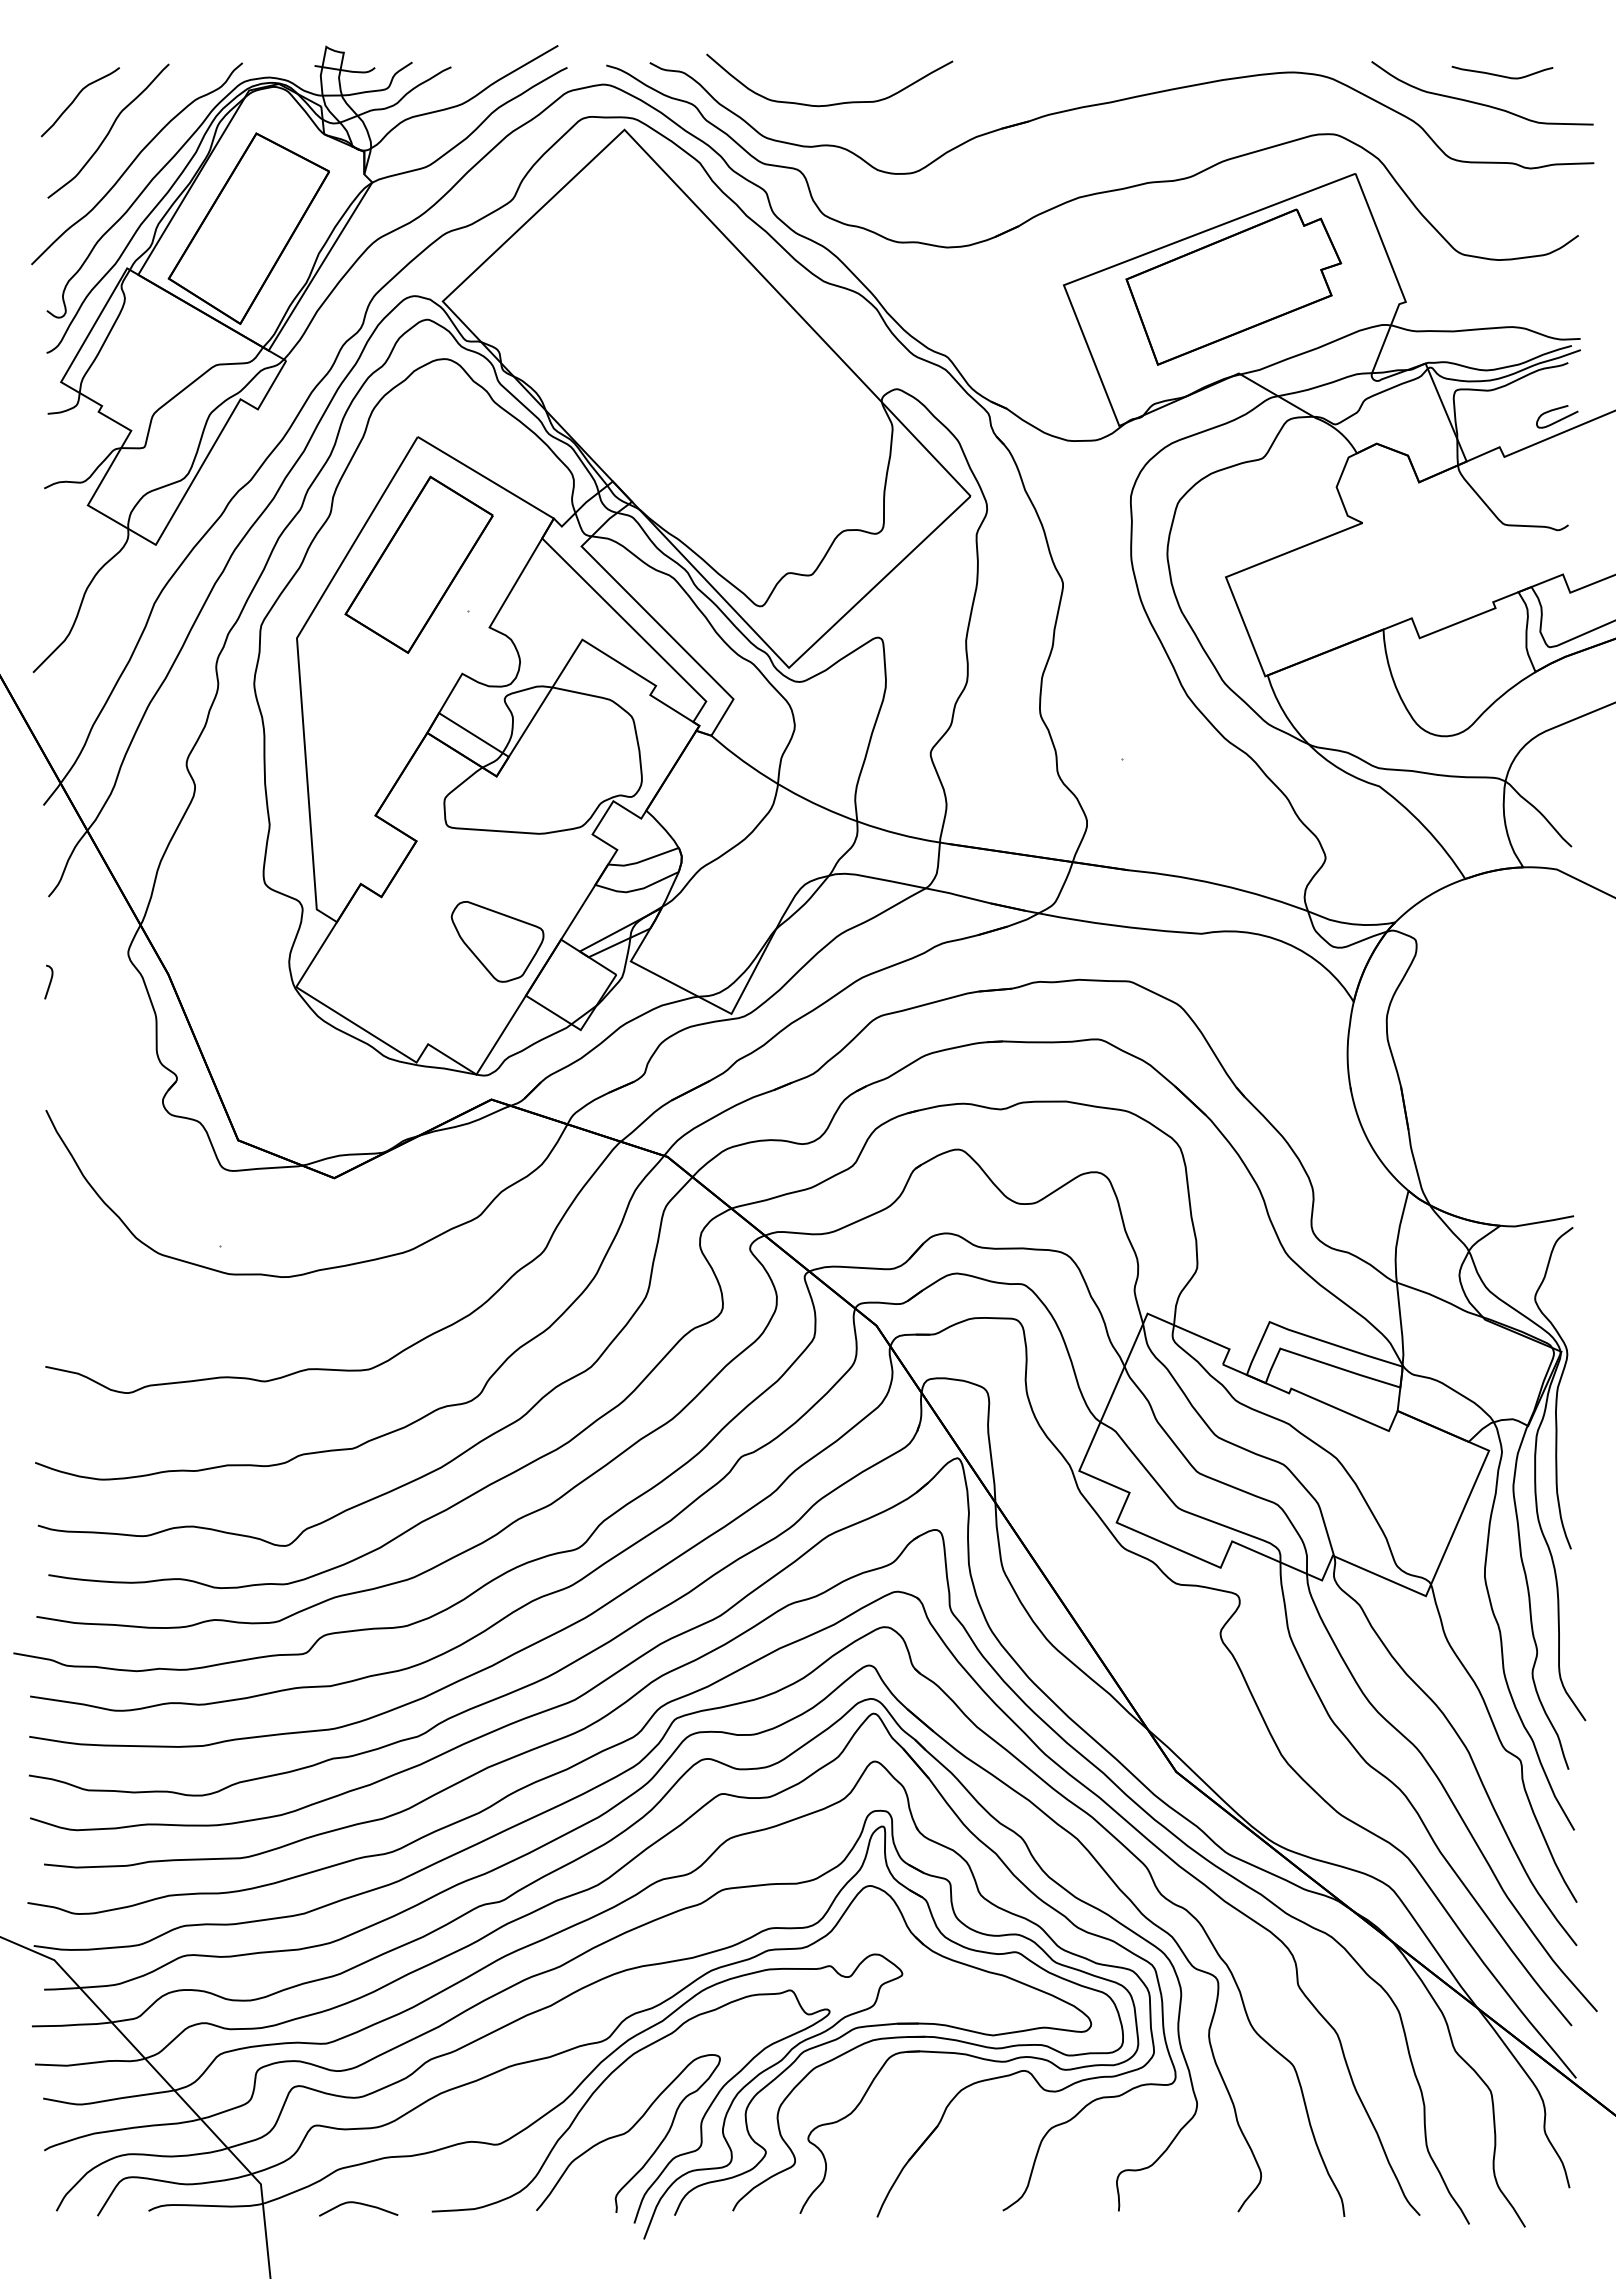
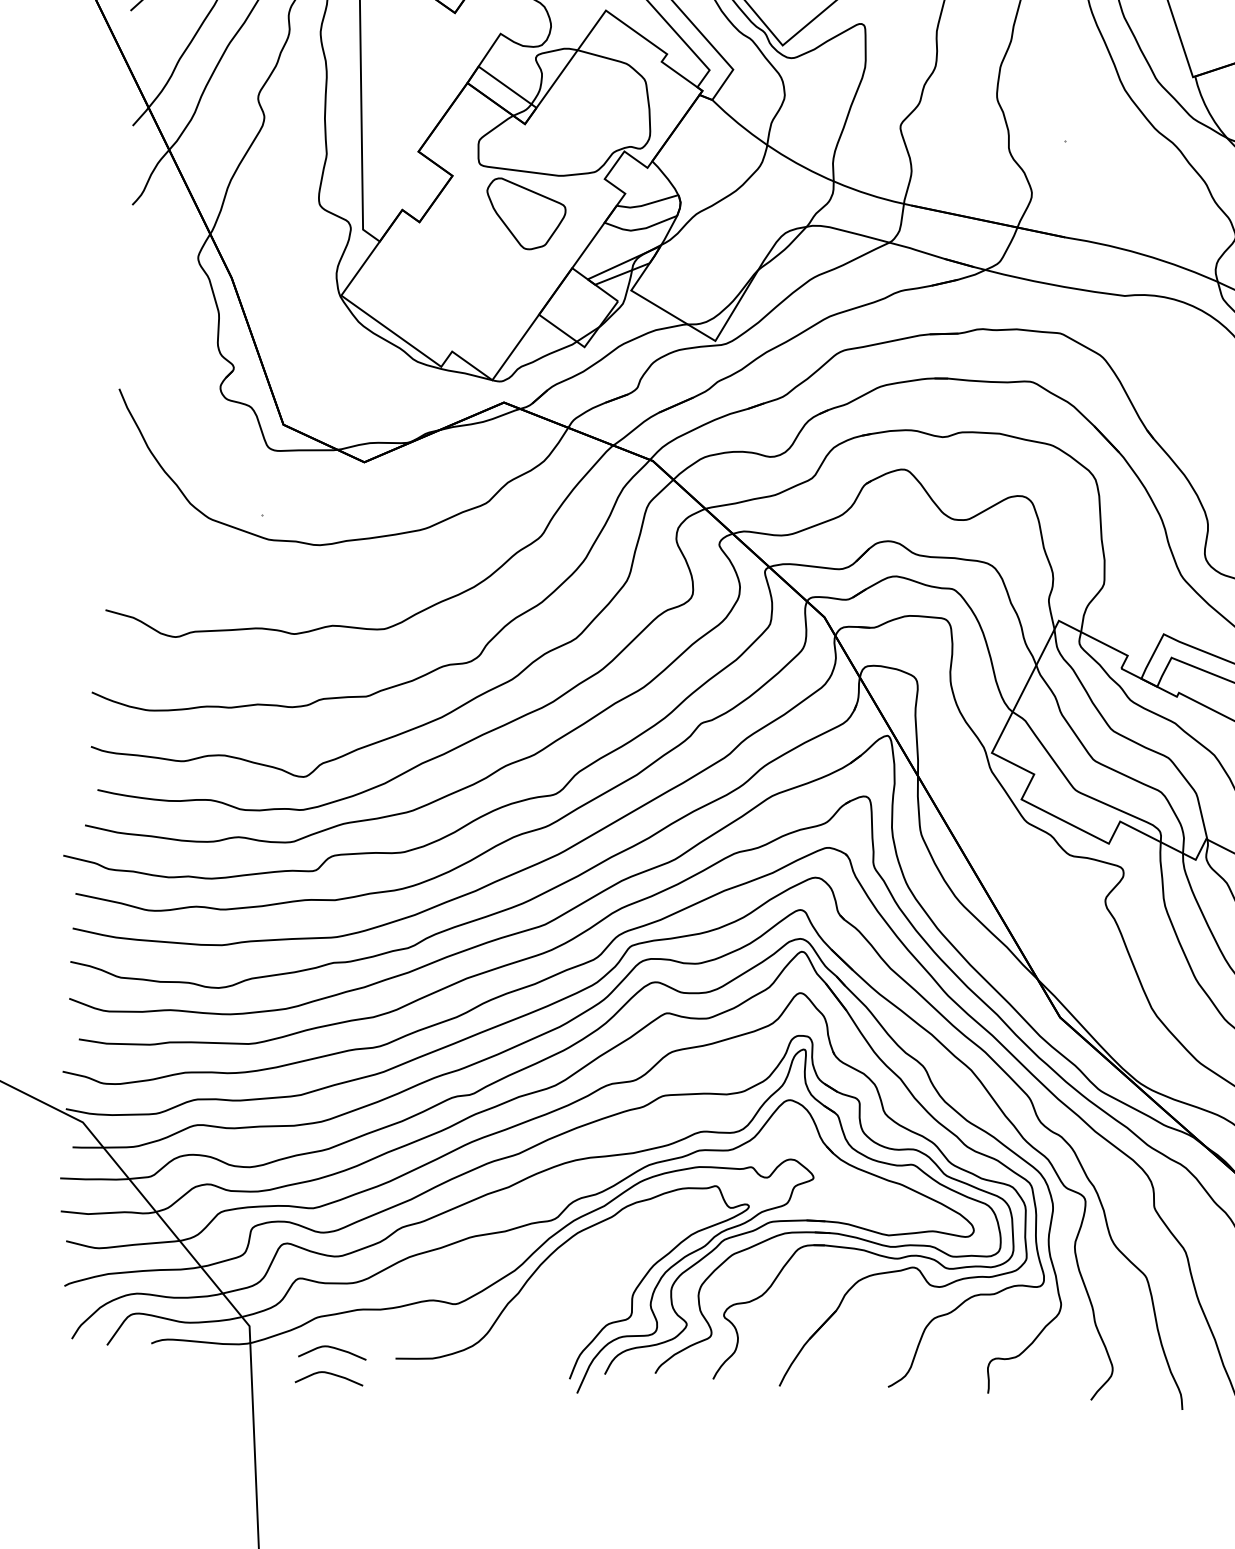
part: (497, 941) -> (525, 214), moved
curve: (49, 981) -> (128, 278), removed
curve: (628, 2132) -> (569, 1300), removed
curve: (356, 2234) -> (329, 1374), added

